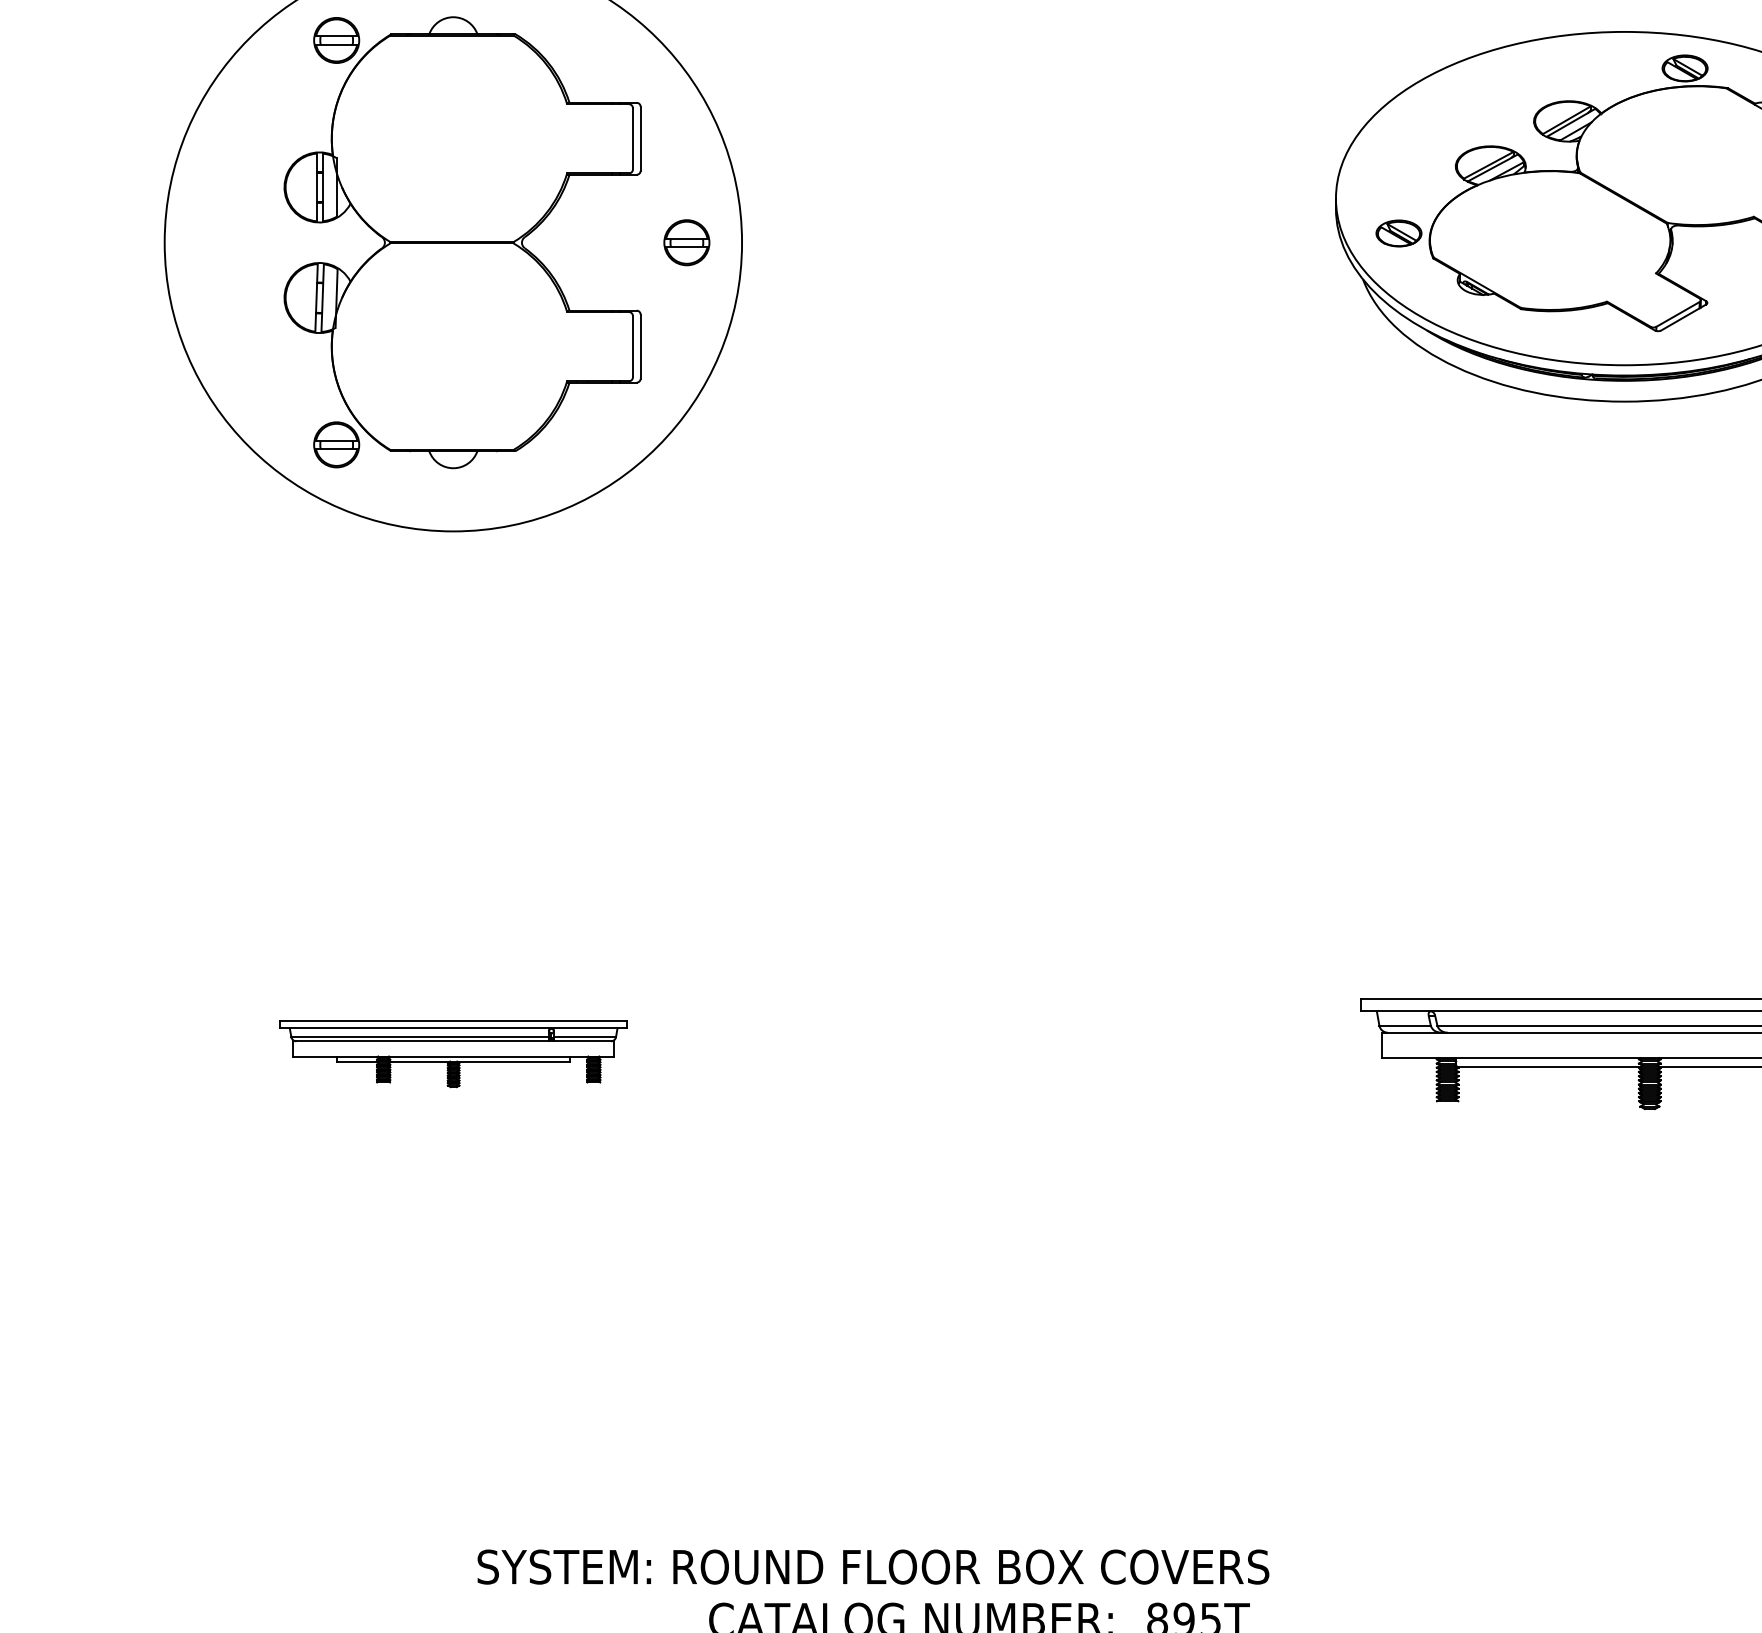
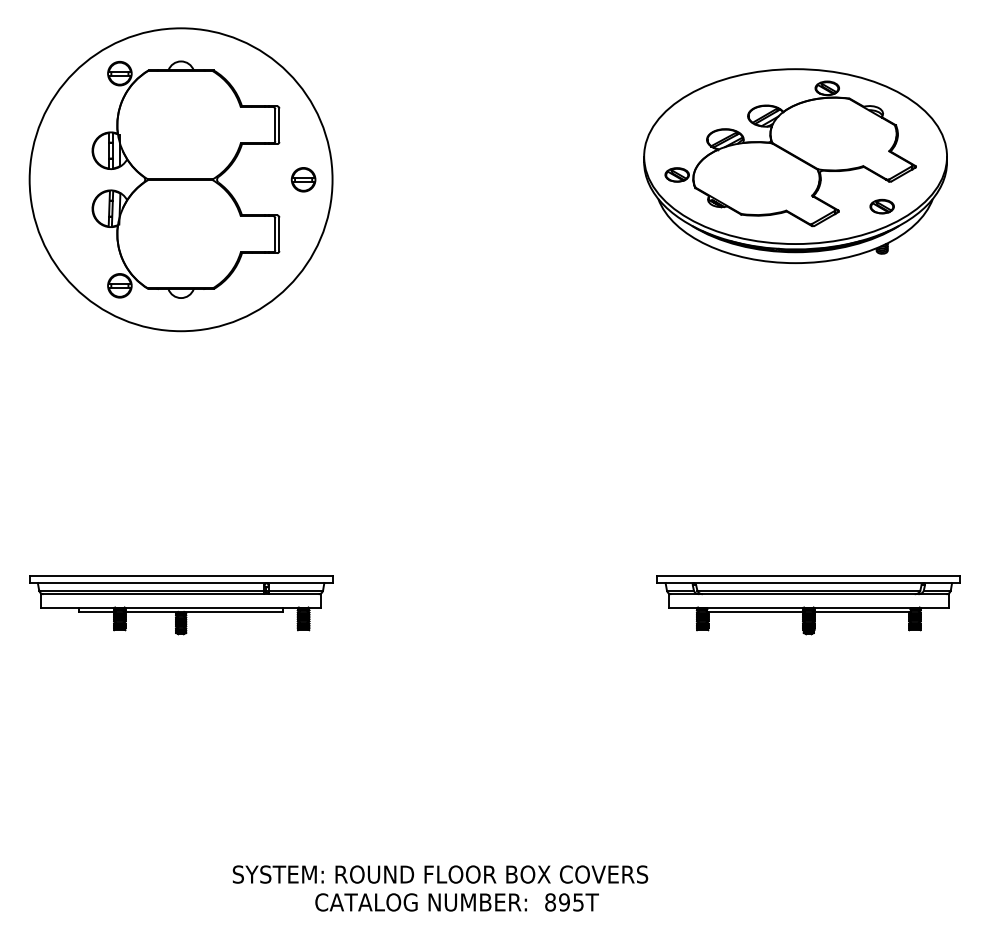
part: (454, 1054) -> (181, 605), size x1.67
text: (873, 1566) -> (440, 874), moved

